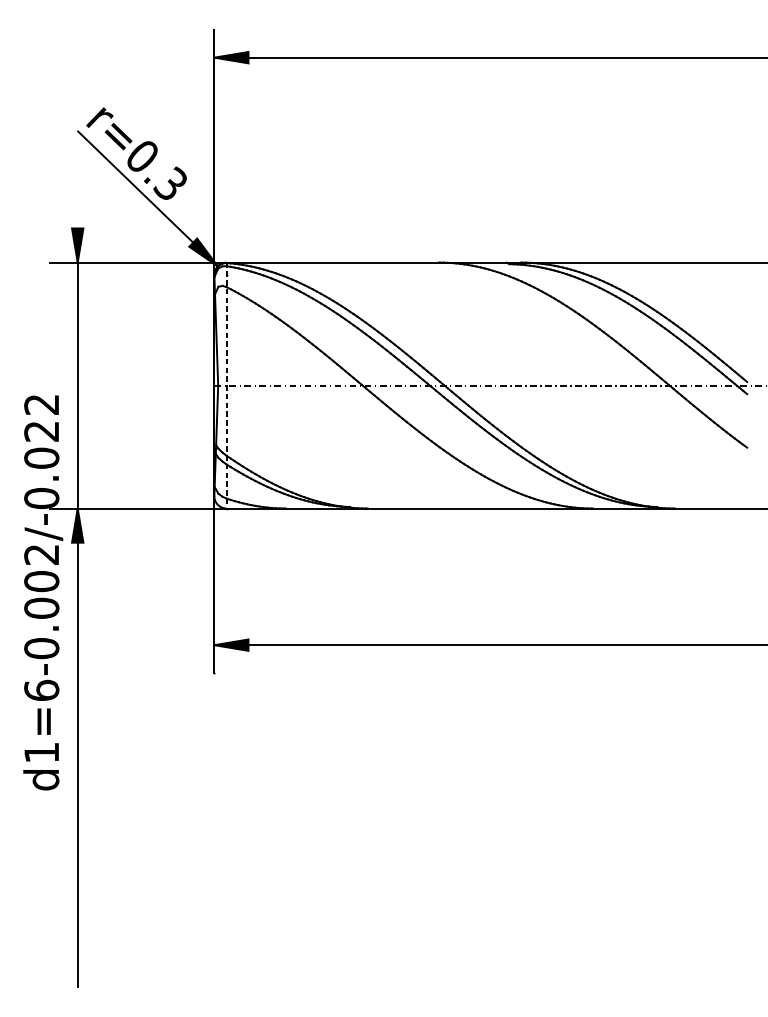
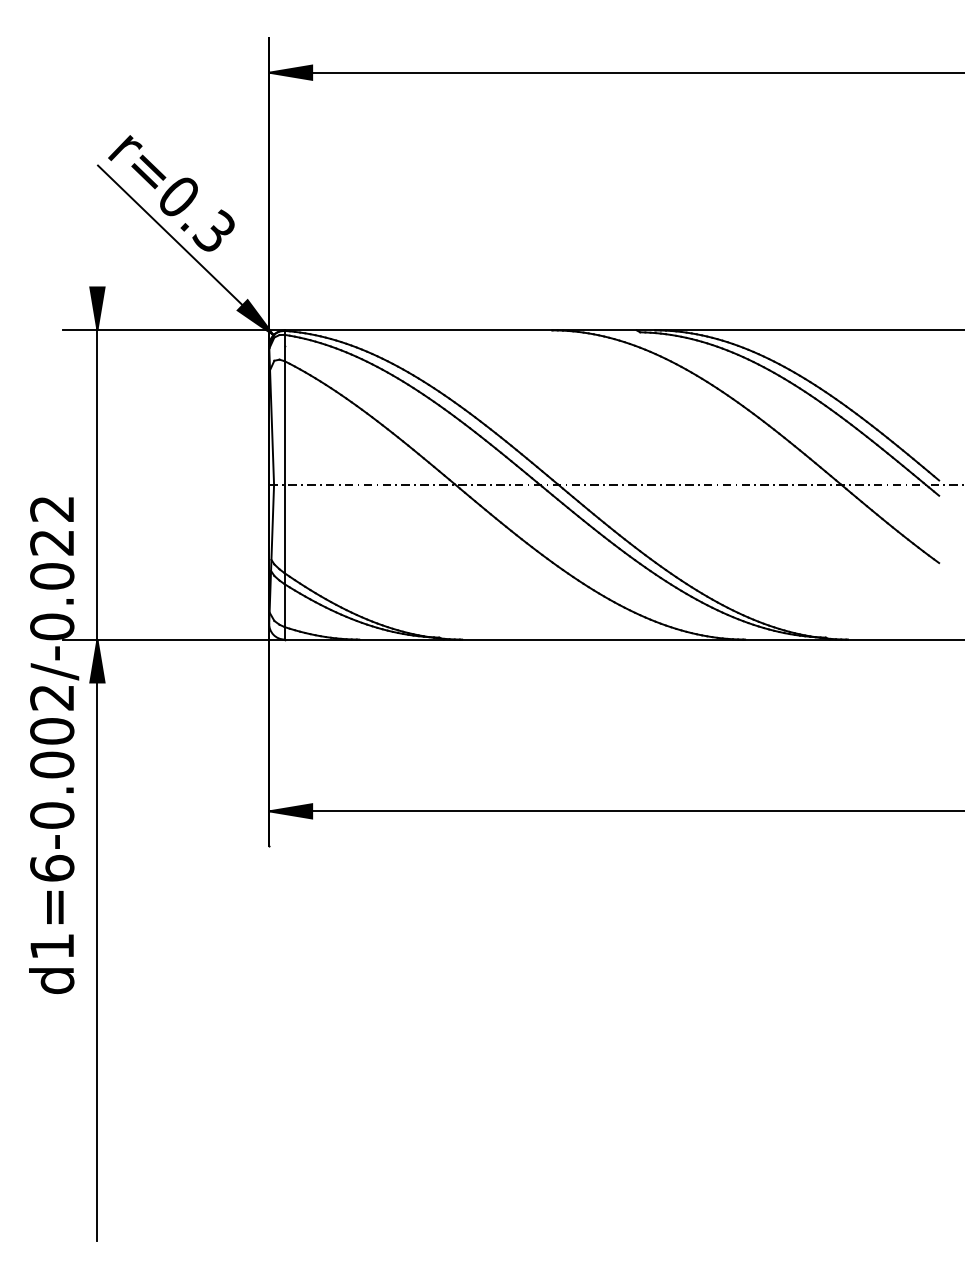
line: (226, 385) -> (284, 484), dashed -> solid

